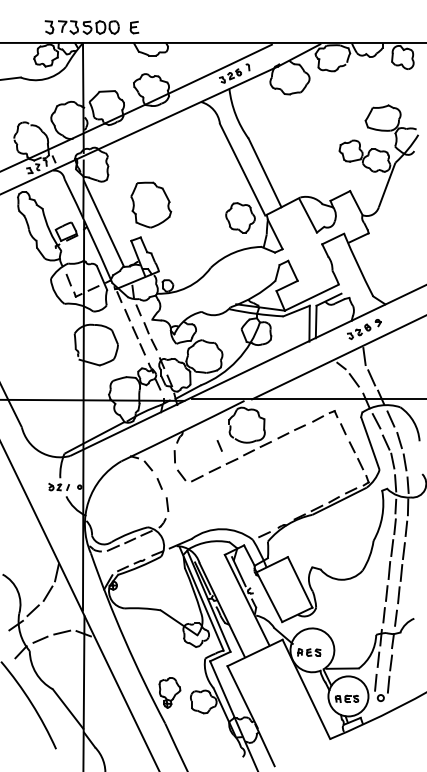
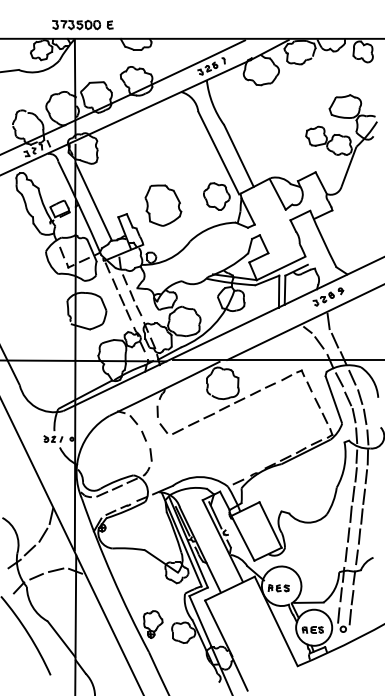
part: (91, 27) -> (82, 24), size x0.71
part: (151, 204) -> (163, 205), moved
line: (219, 445) -> (197, 401), removed

